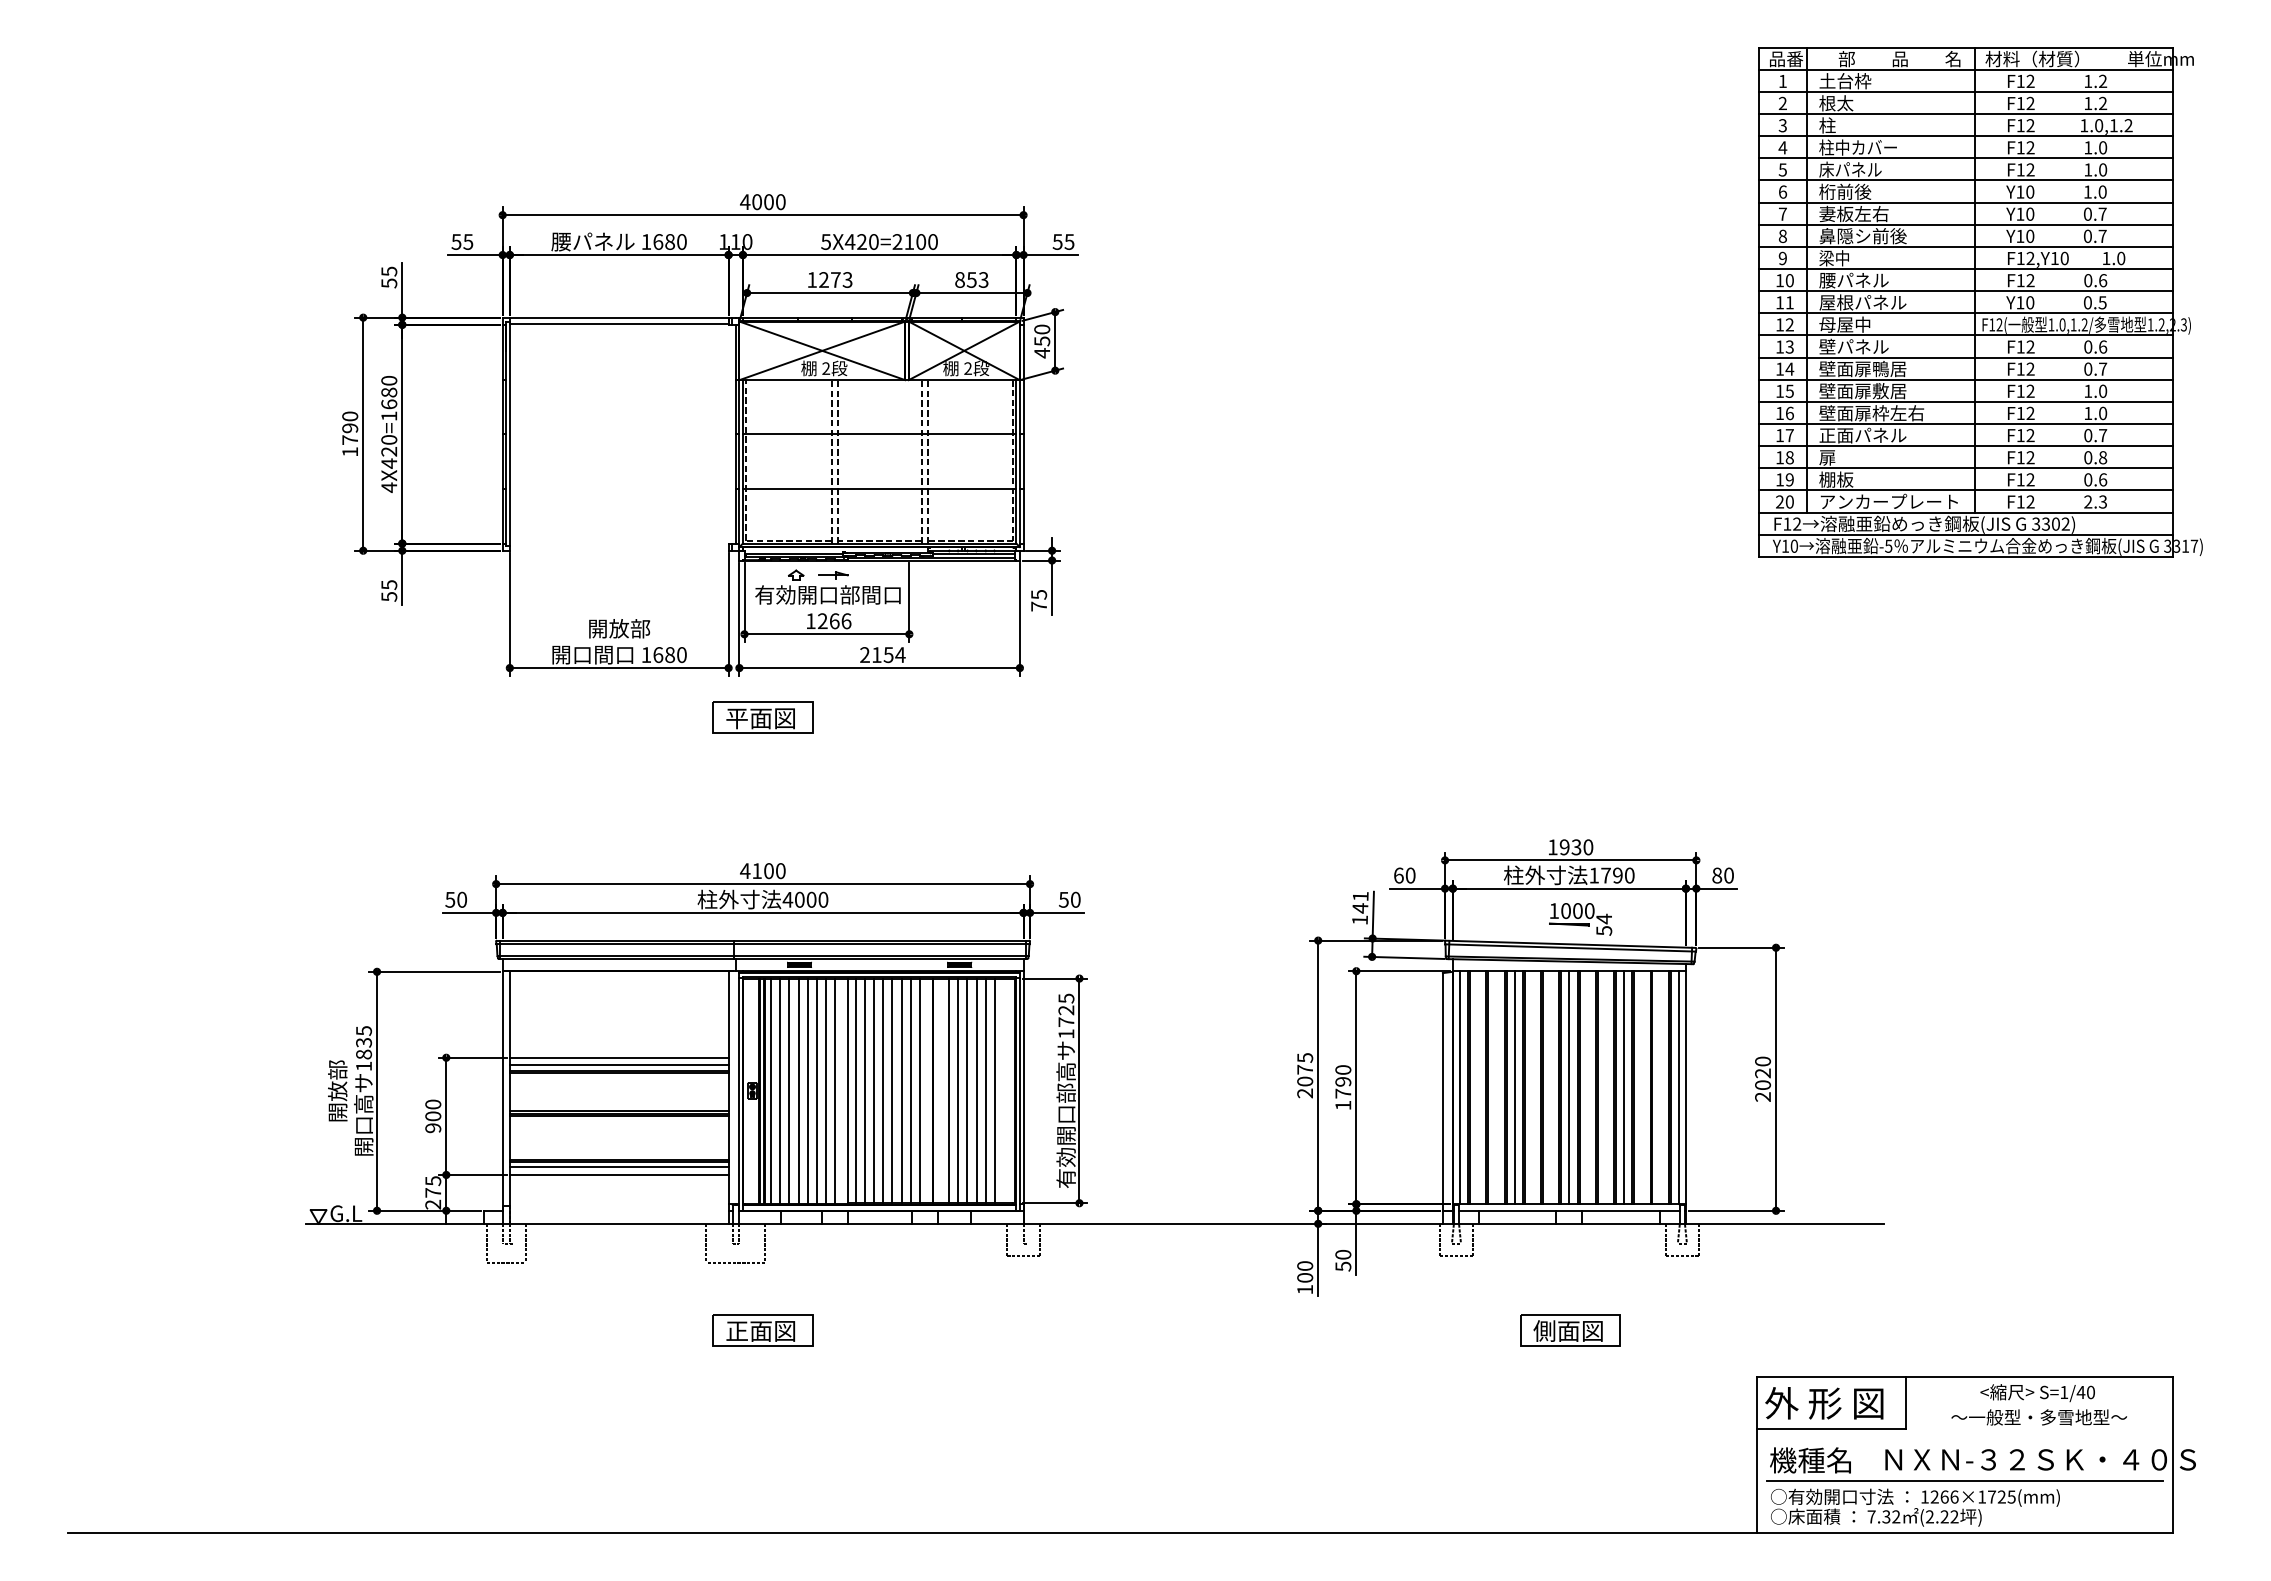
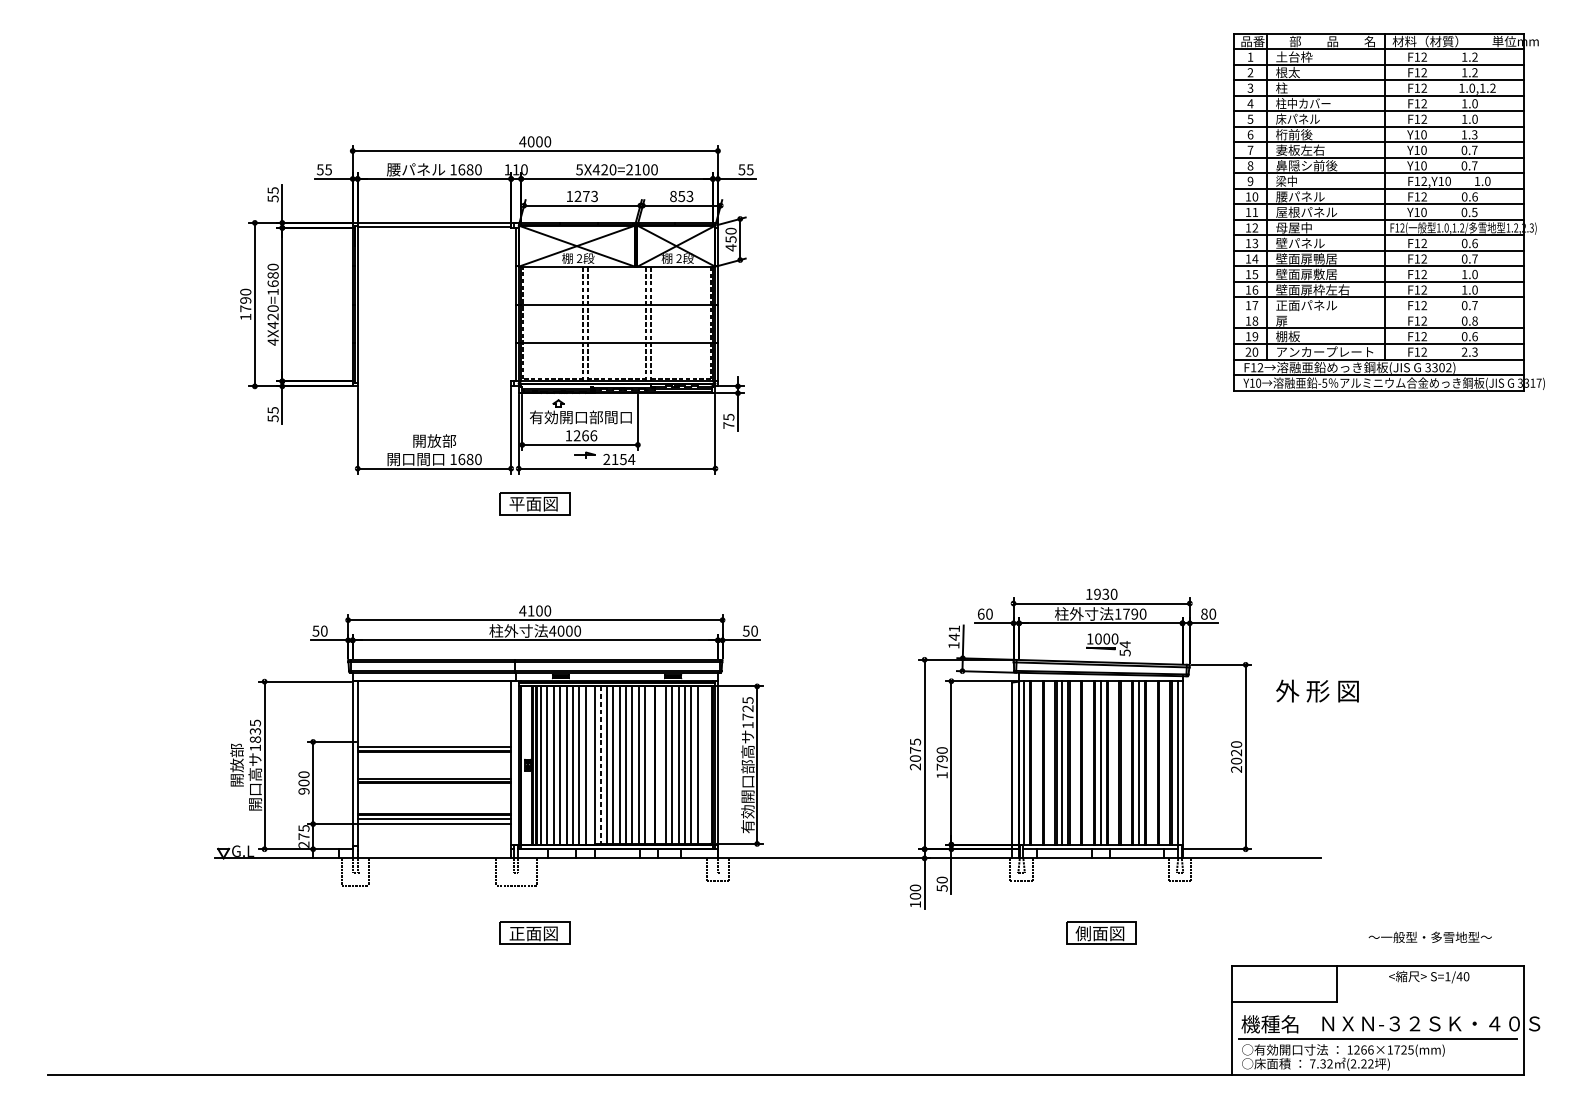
text: (2102, 191) -> (1474, 134), 1.0 -> 1.3
line: (1966, 446) -> (1379, 313), removed
part: (833, 575) -> (584, 454), moved
line: (618, 1057) -> (433, 741), removed
line: (856, 1091) -> (600, 765), solid -> dashed
text: (1824, 1403) -> (1317, 691), moved
text: (2038, 1417) -> (1429, 937), moved

